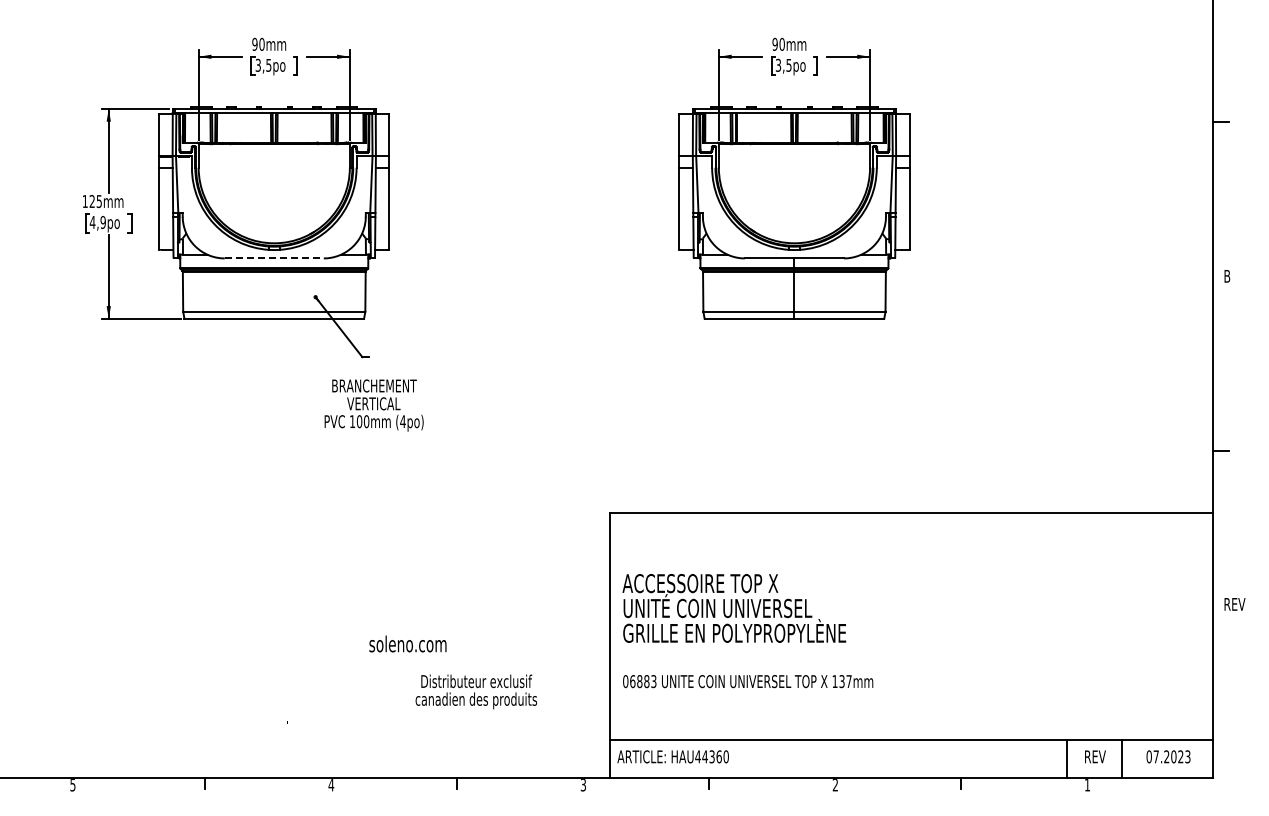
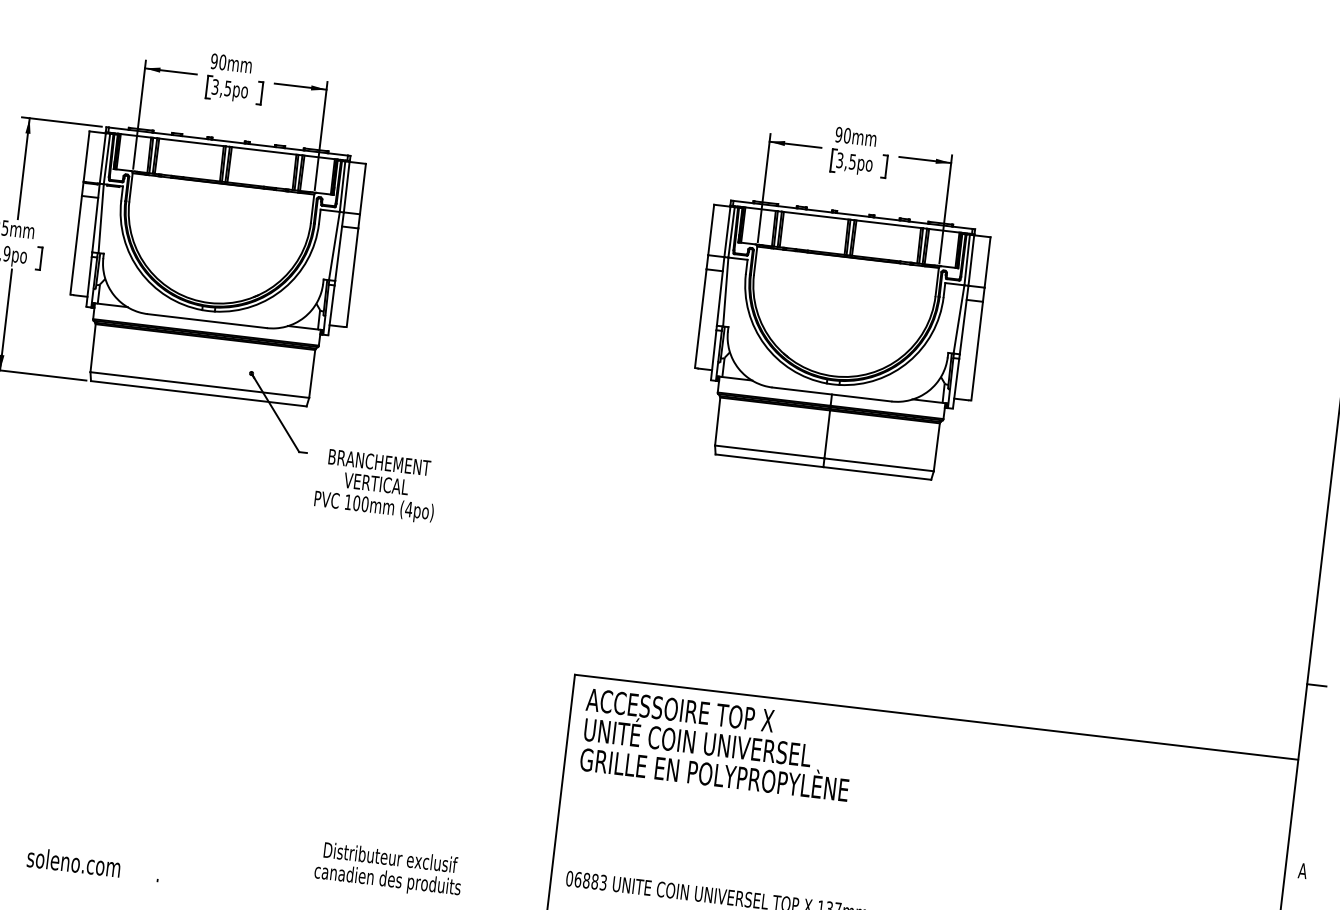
line: (274, 258) -> (207, 321), dashed -> solid
text: (373, 405) -> (375, 485), moved
text: (1234, 604) -> (1311, 872), REV -> A
text: (734, 608) -> (717, 745), moved
text: (407, 643) -> (73, 861), moved

